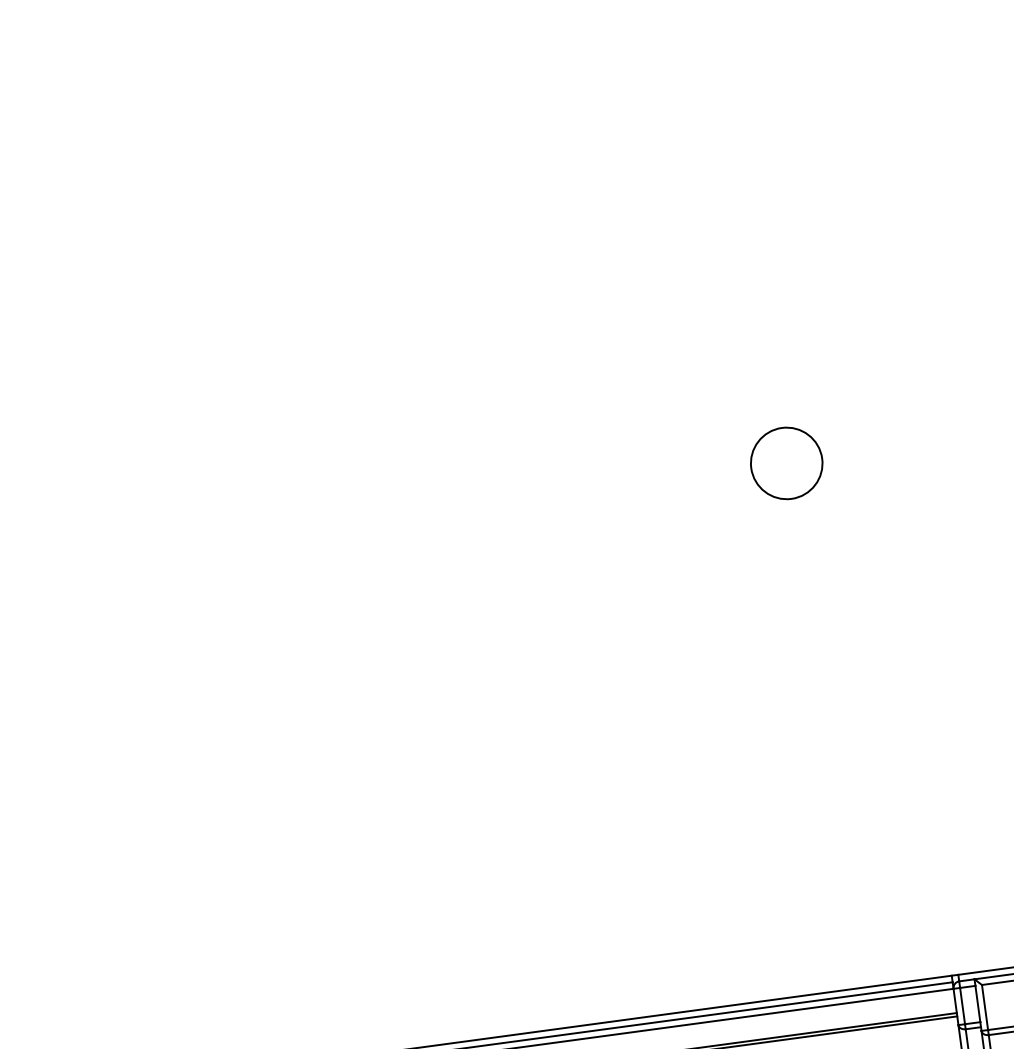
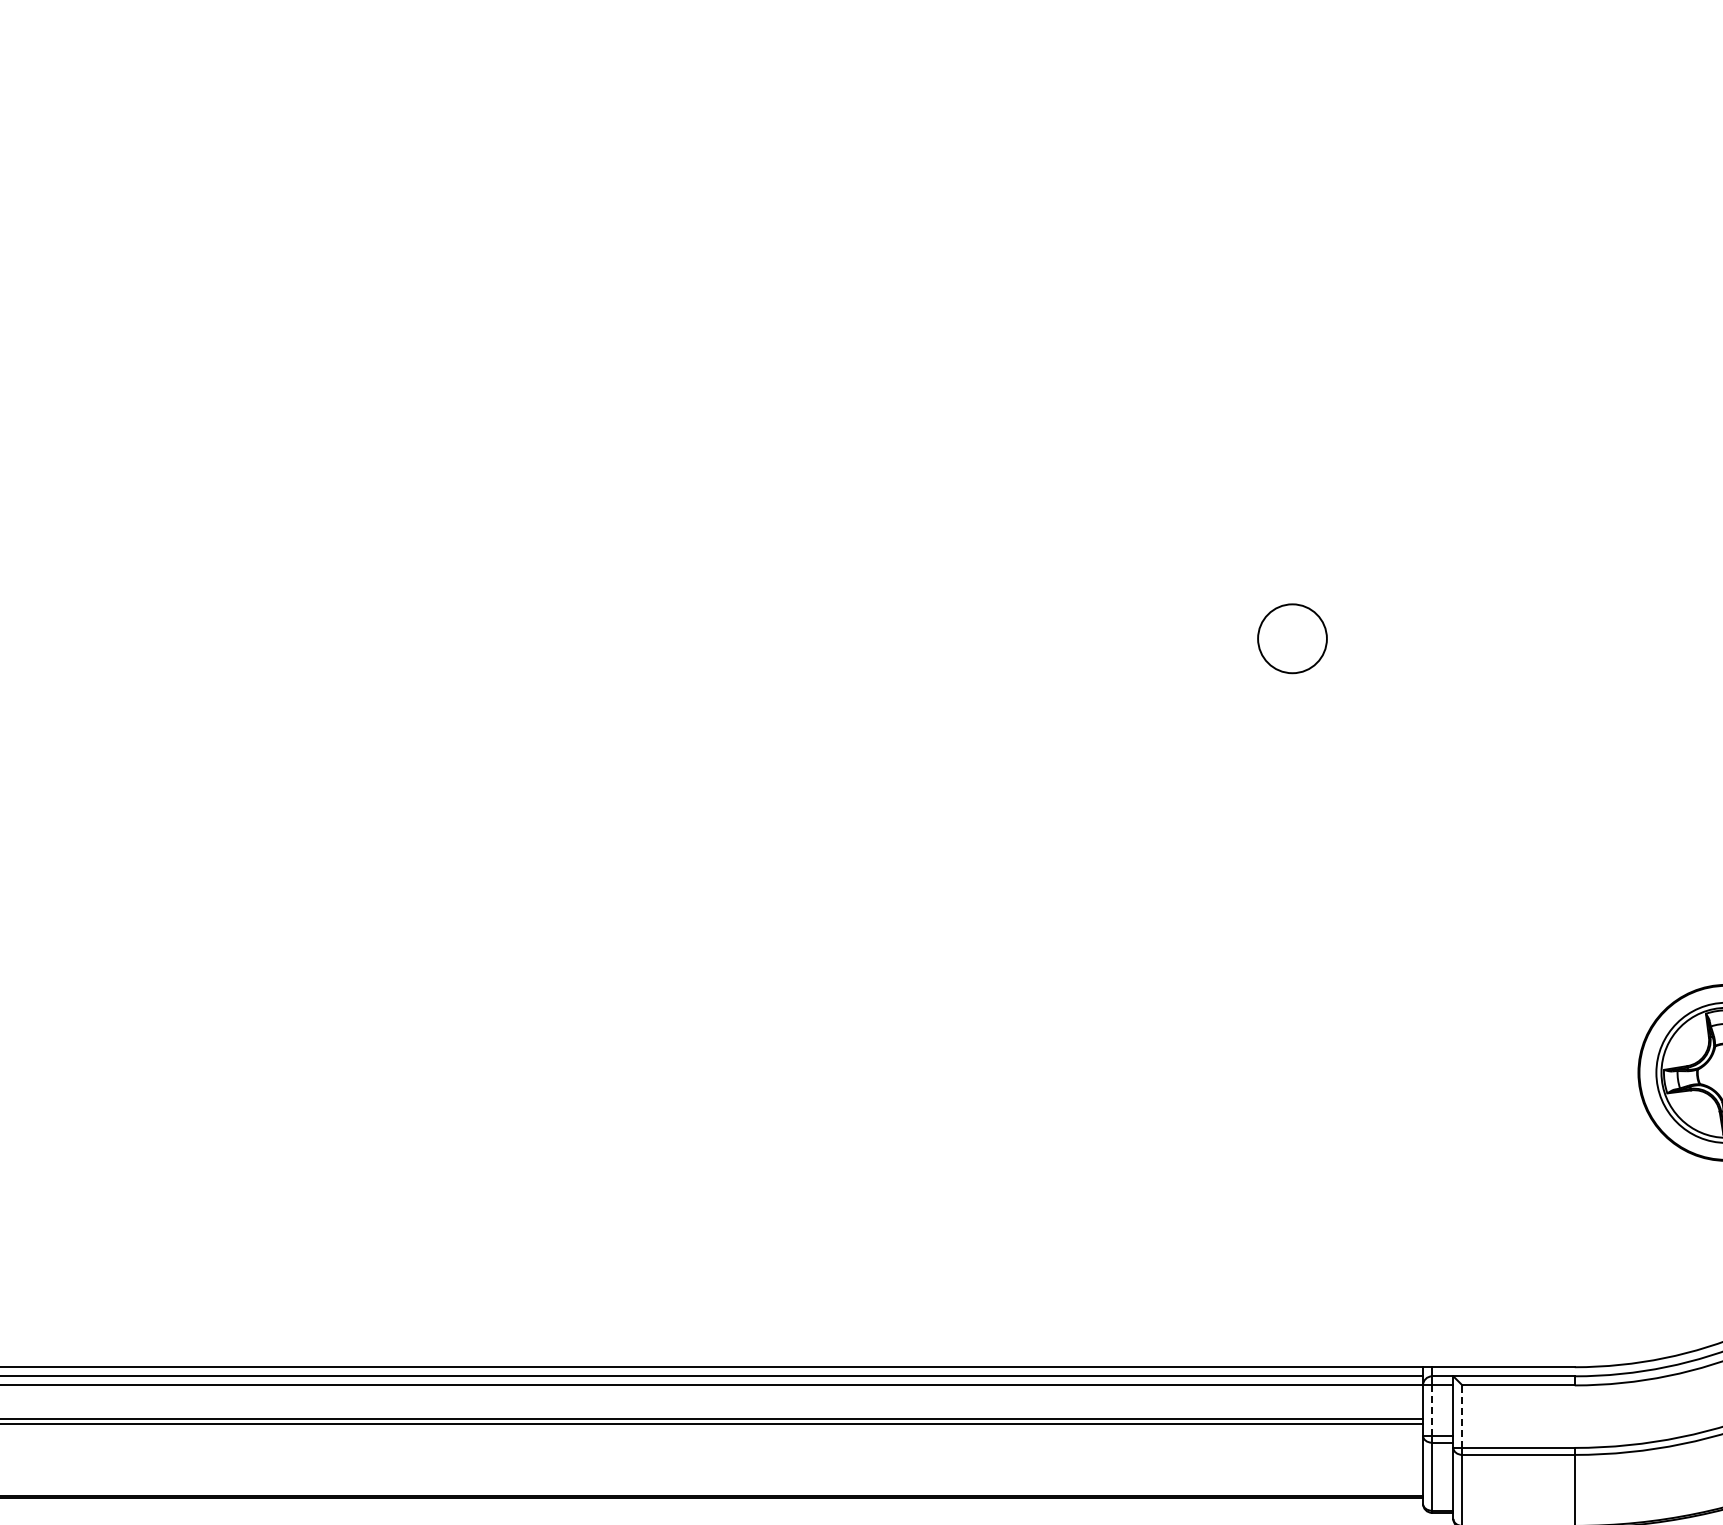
circle: (786, 463) -> (1292, 638), size x0.7
line: (962, 1005) -> (1432, 1410), solid -> dashed
line: (985, 1007) -> (1462, 1416), solid -> dashed

